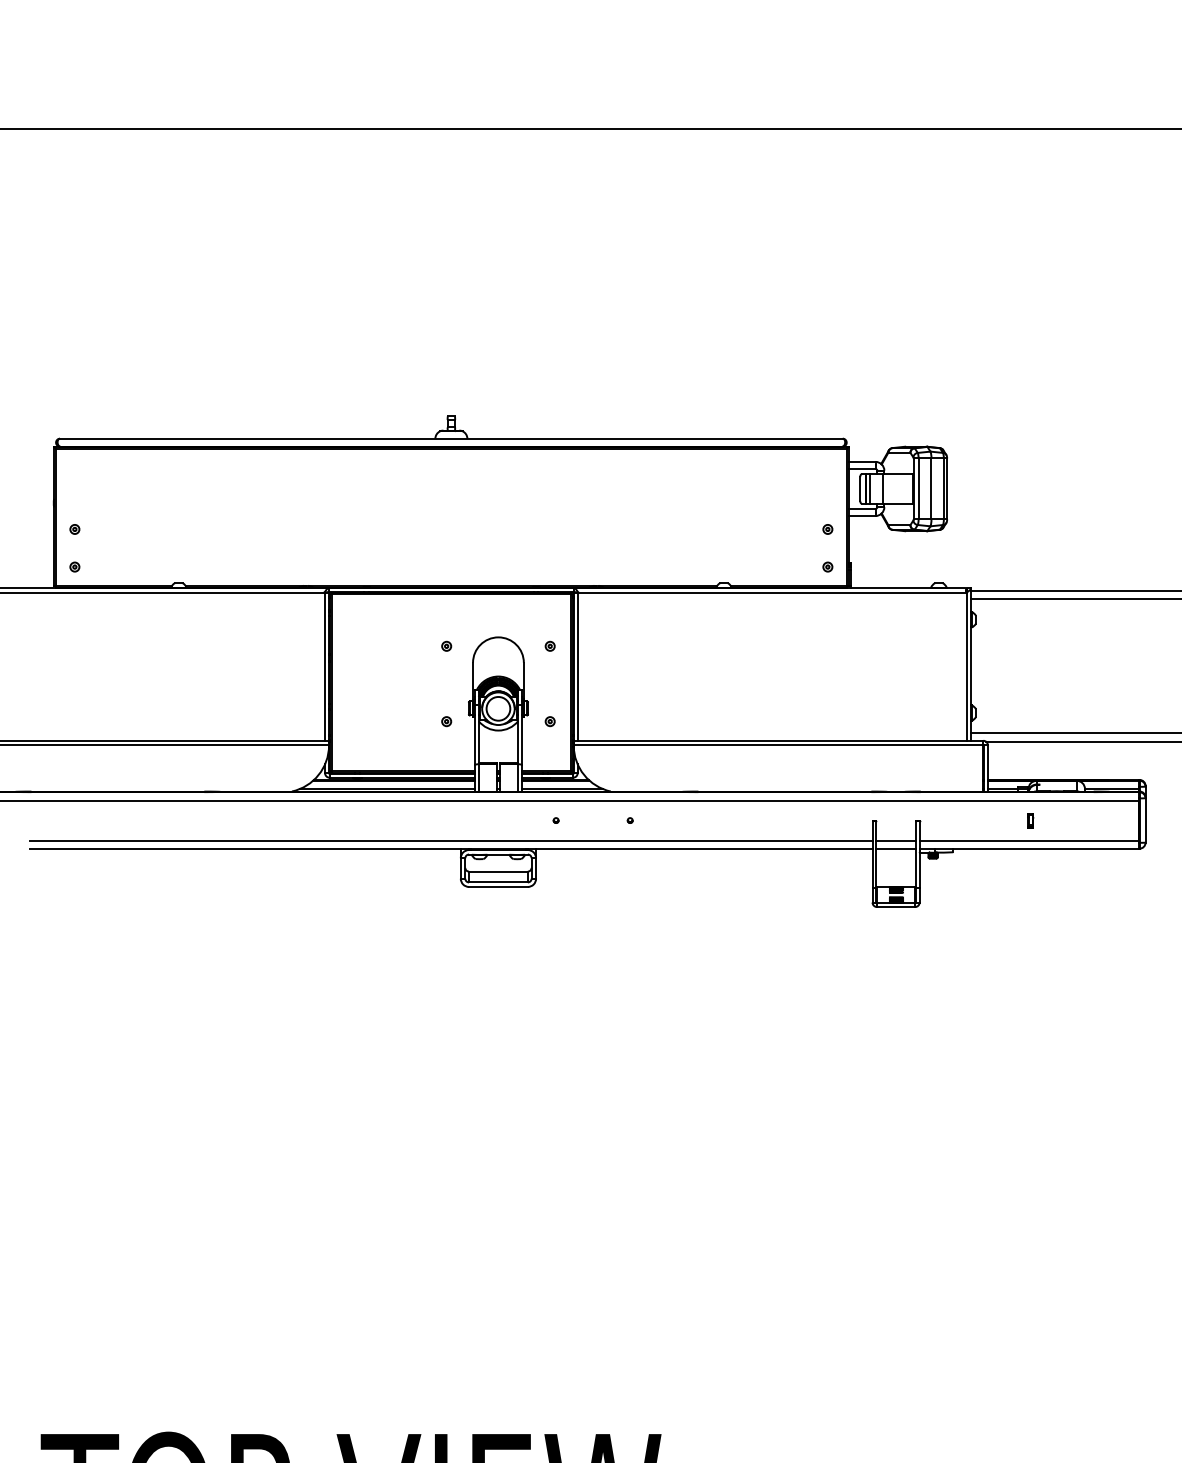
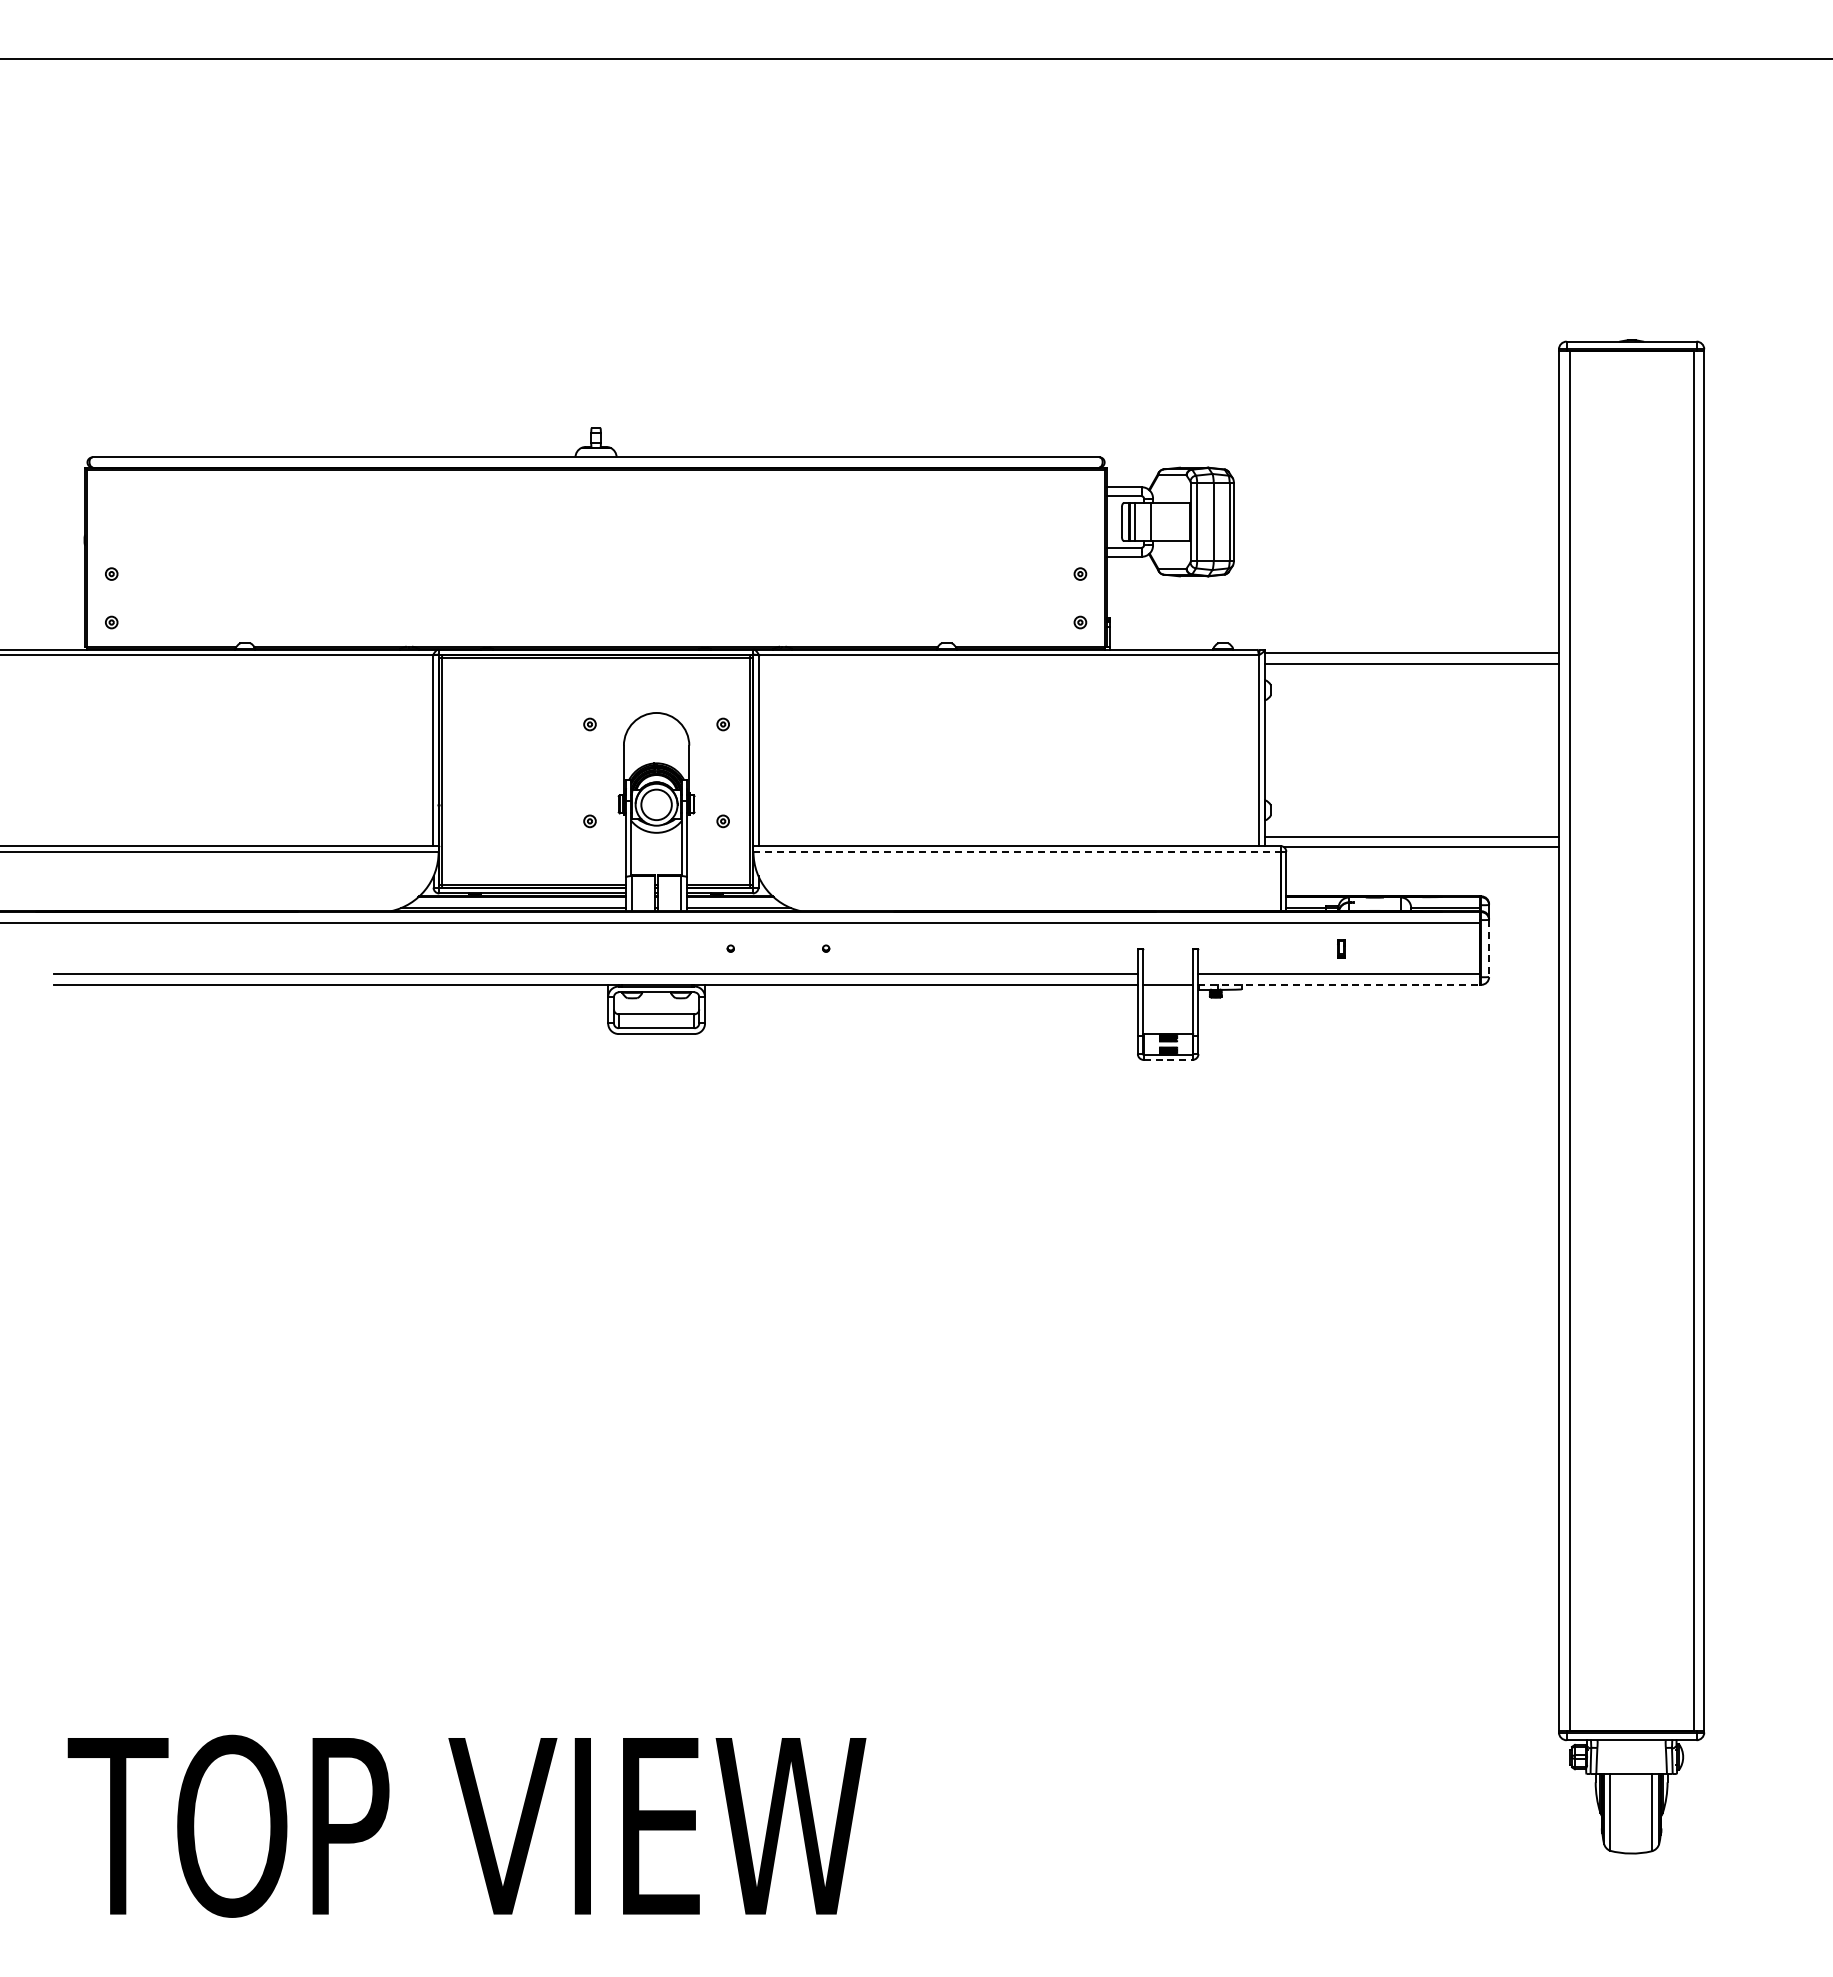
line: (778, 745) -> (1016, 851), solid -> dashed
line: (1145, 820) -> (1489, 948), solid -> dashed
line: (895, 840) -> (1167, 974), removed
line: (1029, 848) -> (1339, 984), solid -> dashed
line: (896, 906) -> (1168, 1059), solid -> dashed

